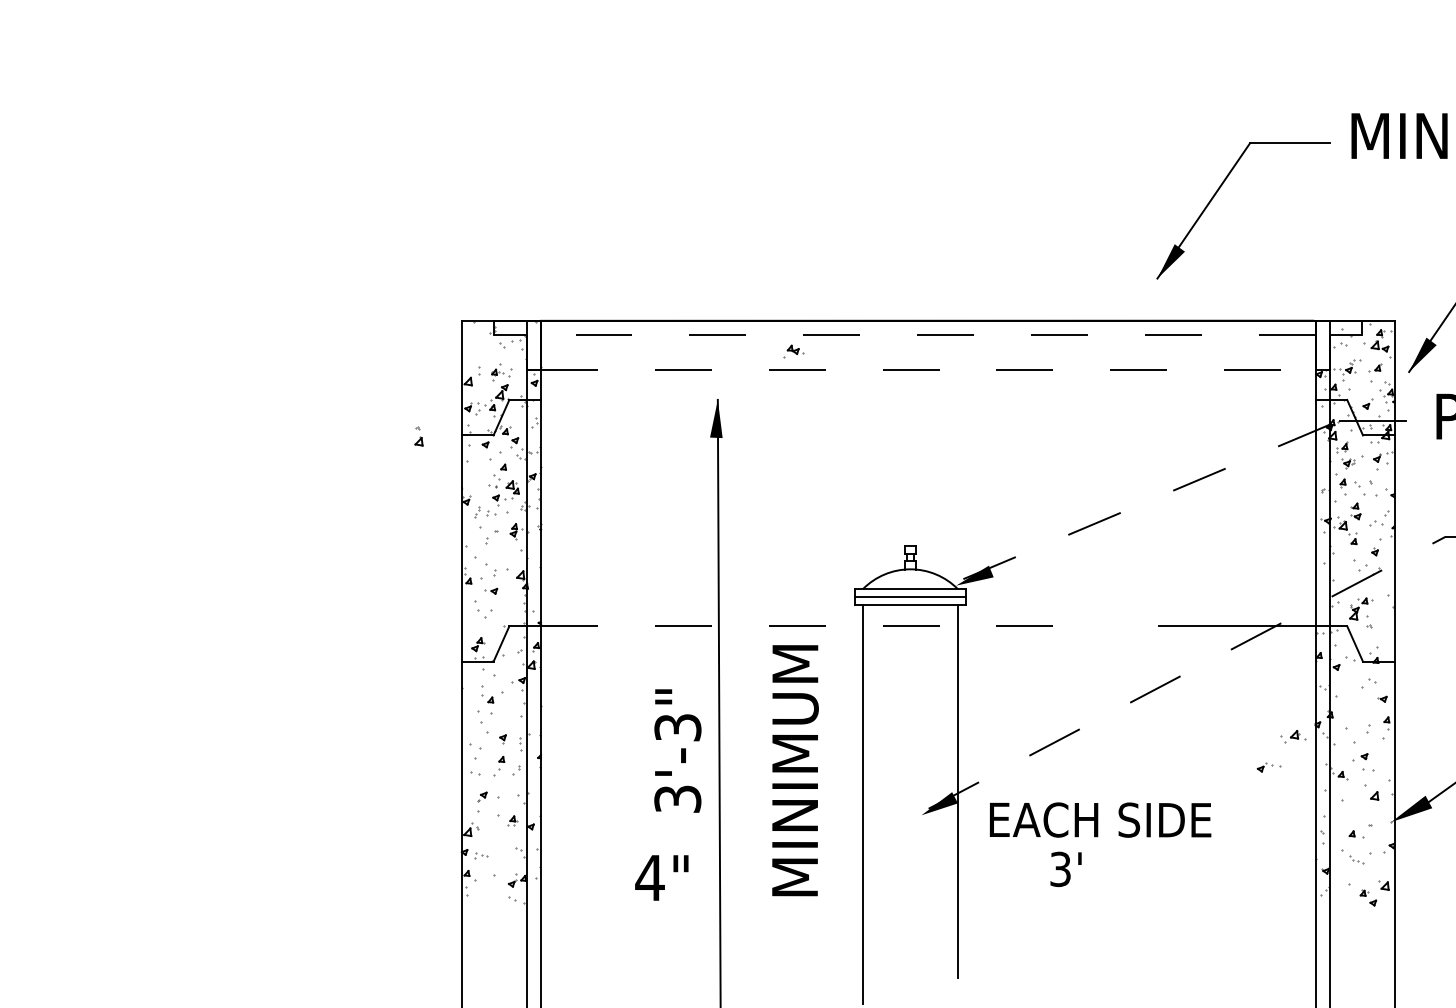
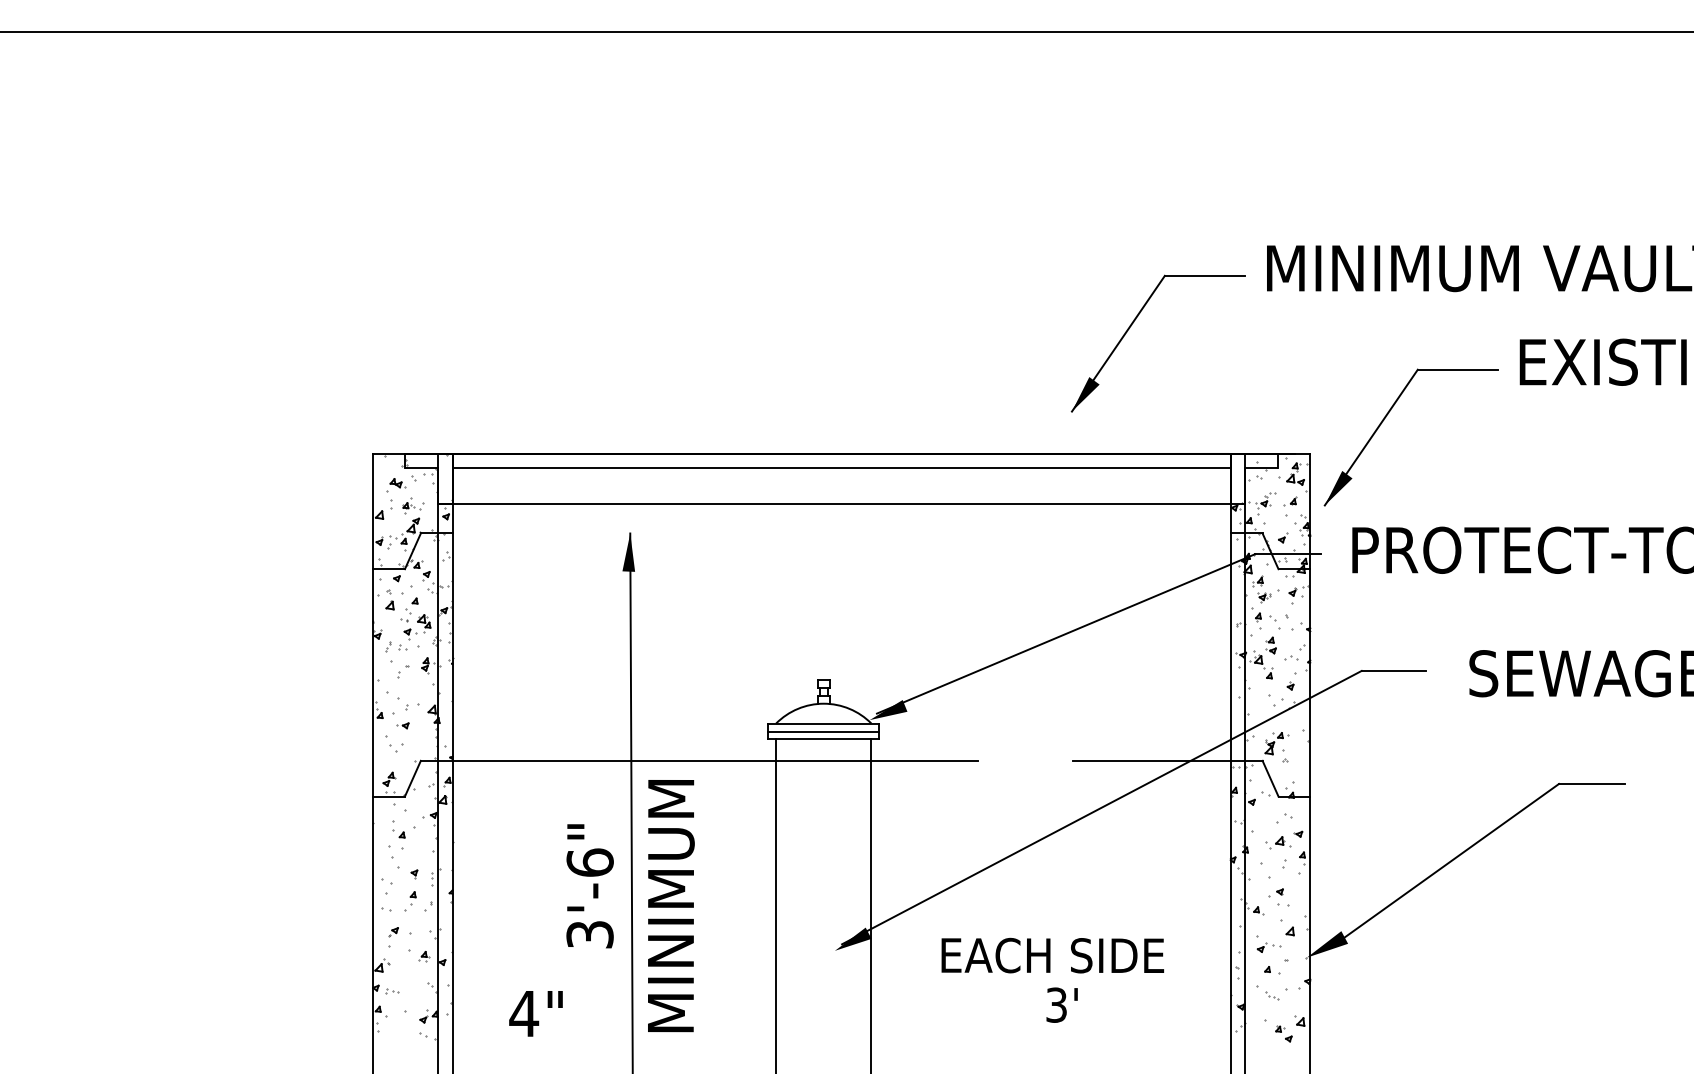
line: (928, 335) -> (841, 468), dashed -> solid
part: (793, 352) -> (396, 485), moved
line: (929, 370) -> (842, 503), dashed -> solid
part: (418, 435) -> (389, 599), moved
line: (1152, 499) -> (1066, 633), dashed -> solid
line: (802, 625) -> (715, 760), dashed -> solid
line: (1186, 672) -> (1101, 807), dashed -> solid
text: (677, 727) -> (589, 862), 3'-3" -> 3'-6"
part: (1293, 736) -> (1278, 842), moved
part: (1268, 767) -> (1268, 947), moved
text: (795, 771) -> (671, 906), moved
text: (1100, 819) -> (1052, 955), moved
text: (1065, 868) -> (1061, 1004), moved
text: (661, 877) -> (535, 1013), moved

